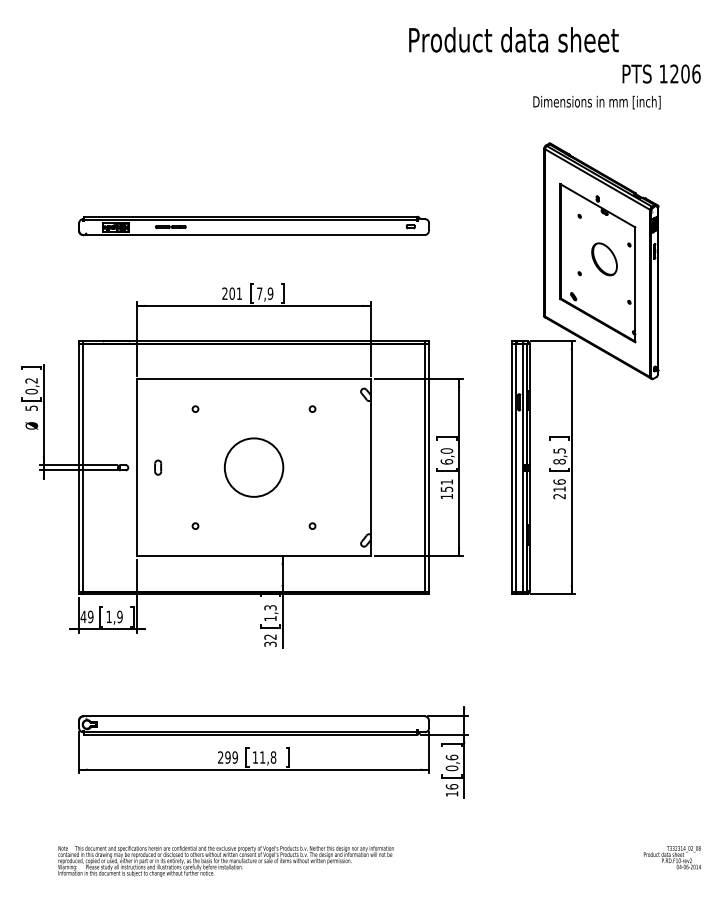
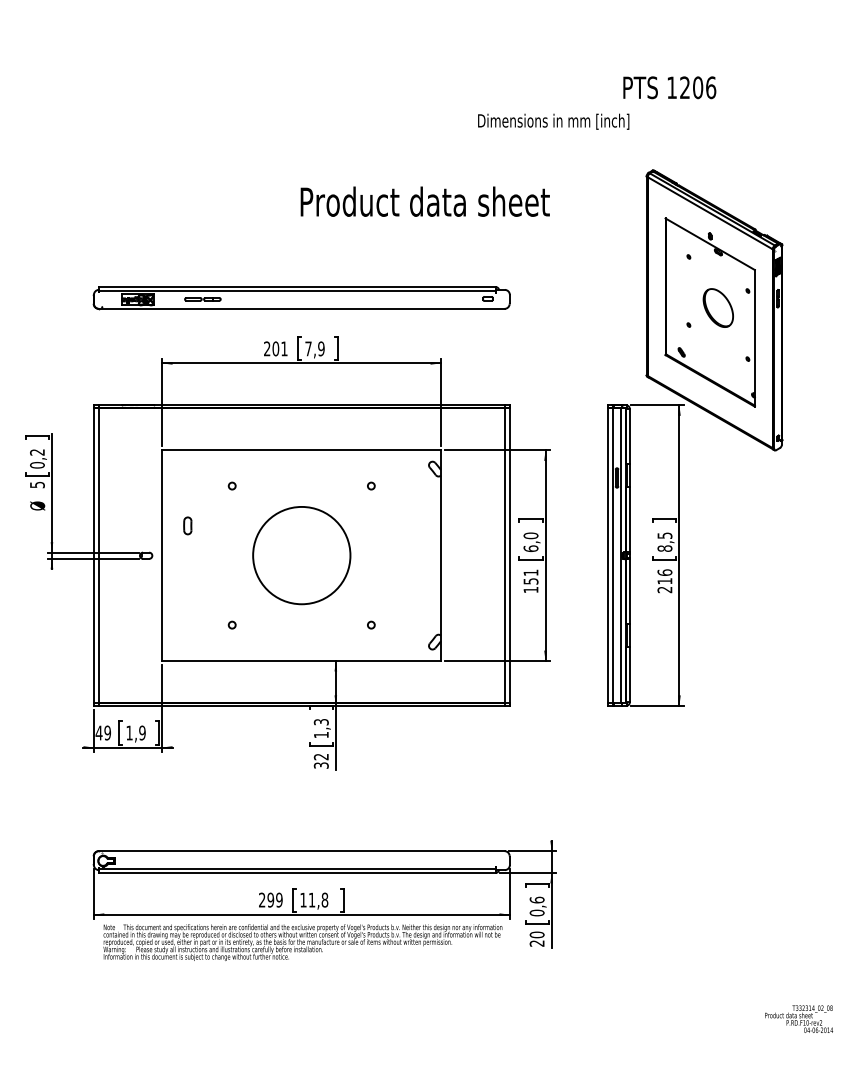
text: (513, 39) -> (424, 201), moved
text: (661, 73) -> (669, 87), moved
text: (596, 102) -> (553, 121), moved
part: (253, 225) -> (301, 297), moved
part: (158, 467) -> (188, 525), moved
circle: (253, 467) -> (301, 555), size x1.4
text: (451, 790) -> (536, 939), 16 -> 20
text: (225, 861) -> (302, 942), moved

